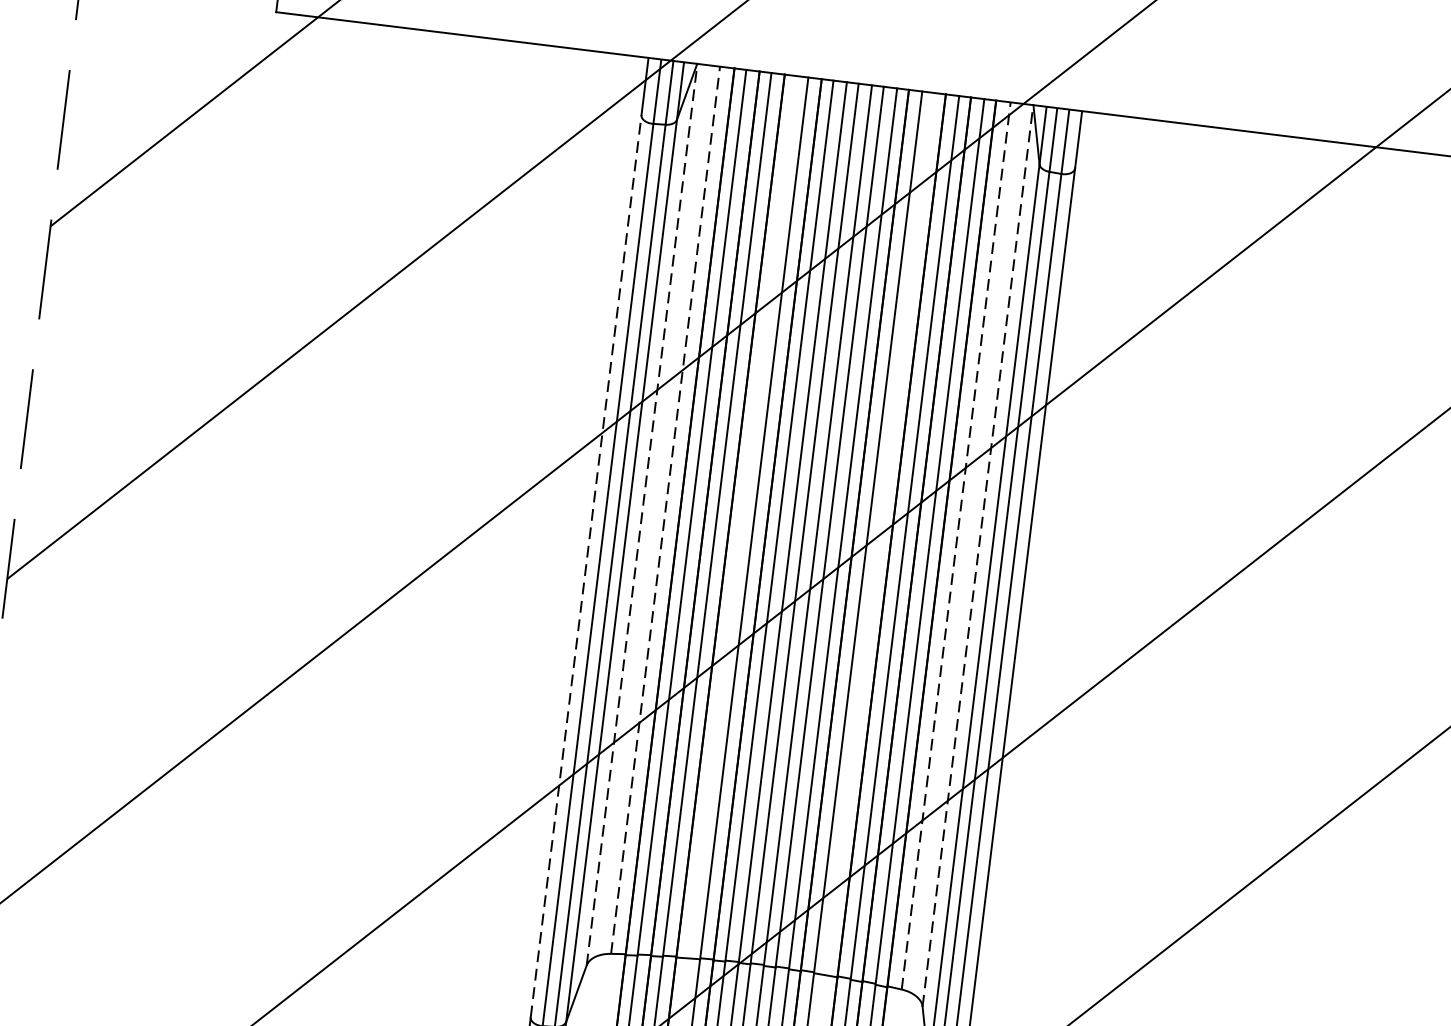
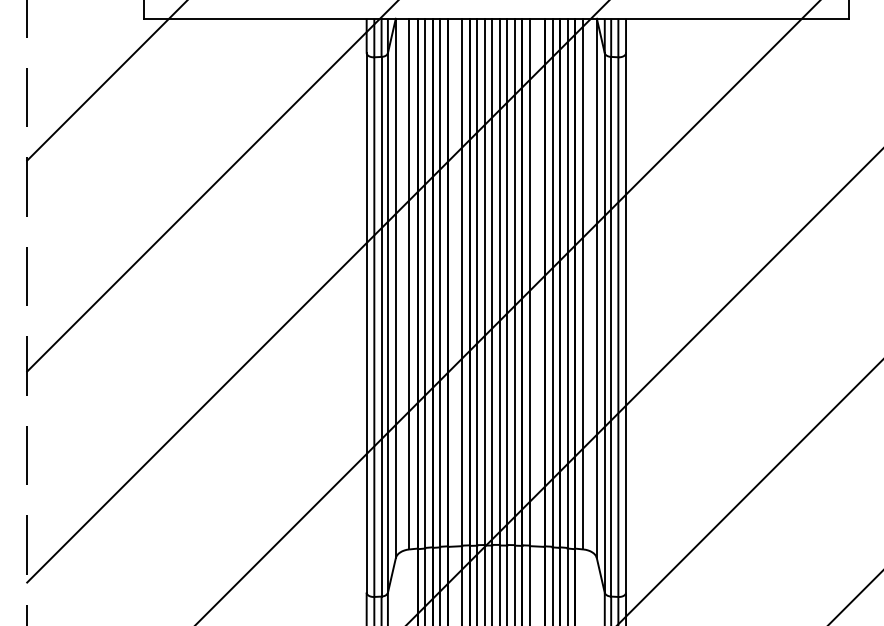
line: (665, 509) -> (409, 283), dashed -> solid
line: (641, 514) -> (395, 288), dashed -> solid
line: (956, 544) -> (583, 283), dashed -> solid
line: (977, 555) -> (596, 288), dashed -> solid
line: (585, 565) -> (366, 322), dashed -> solid

